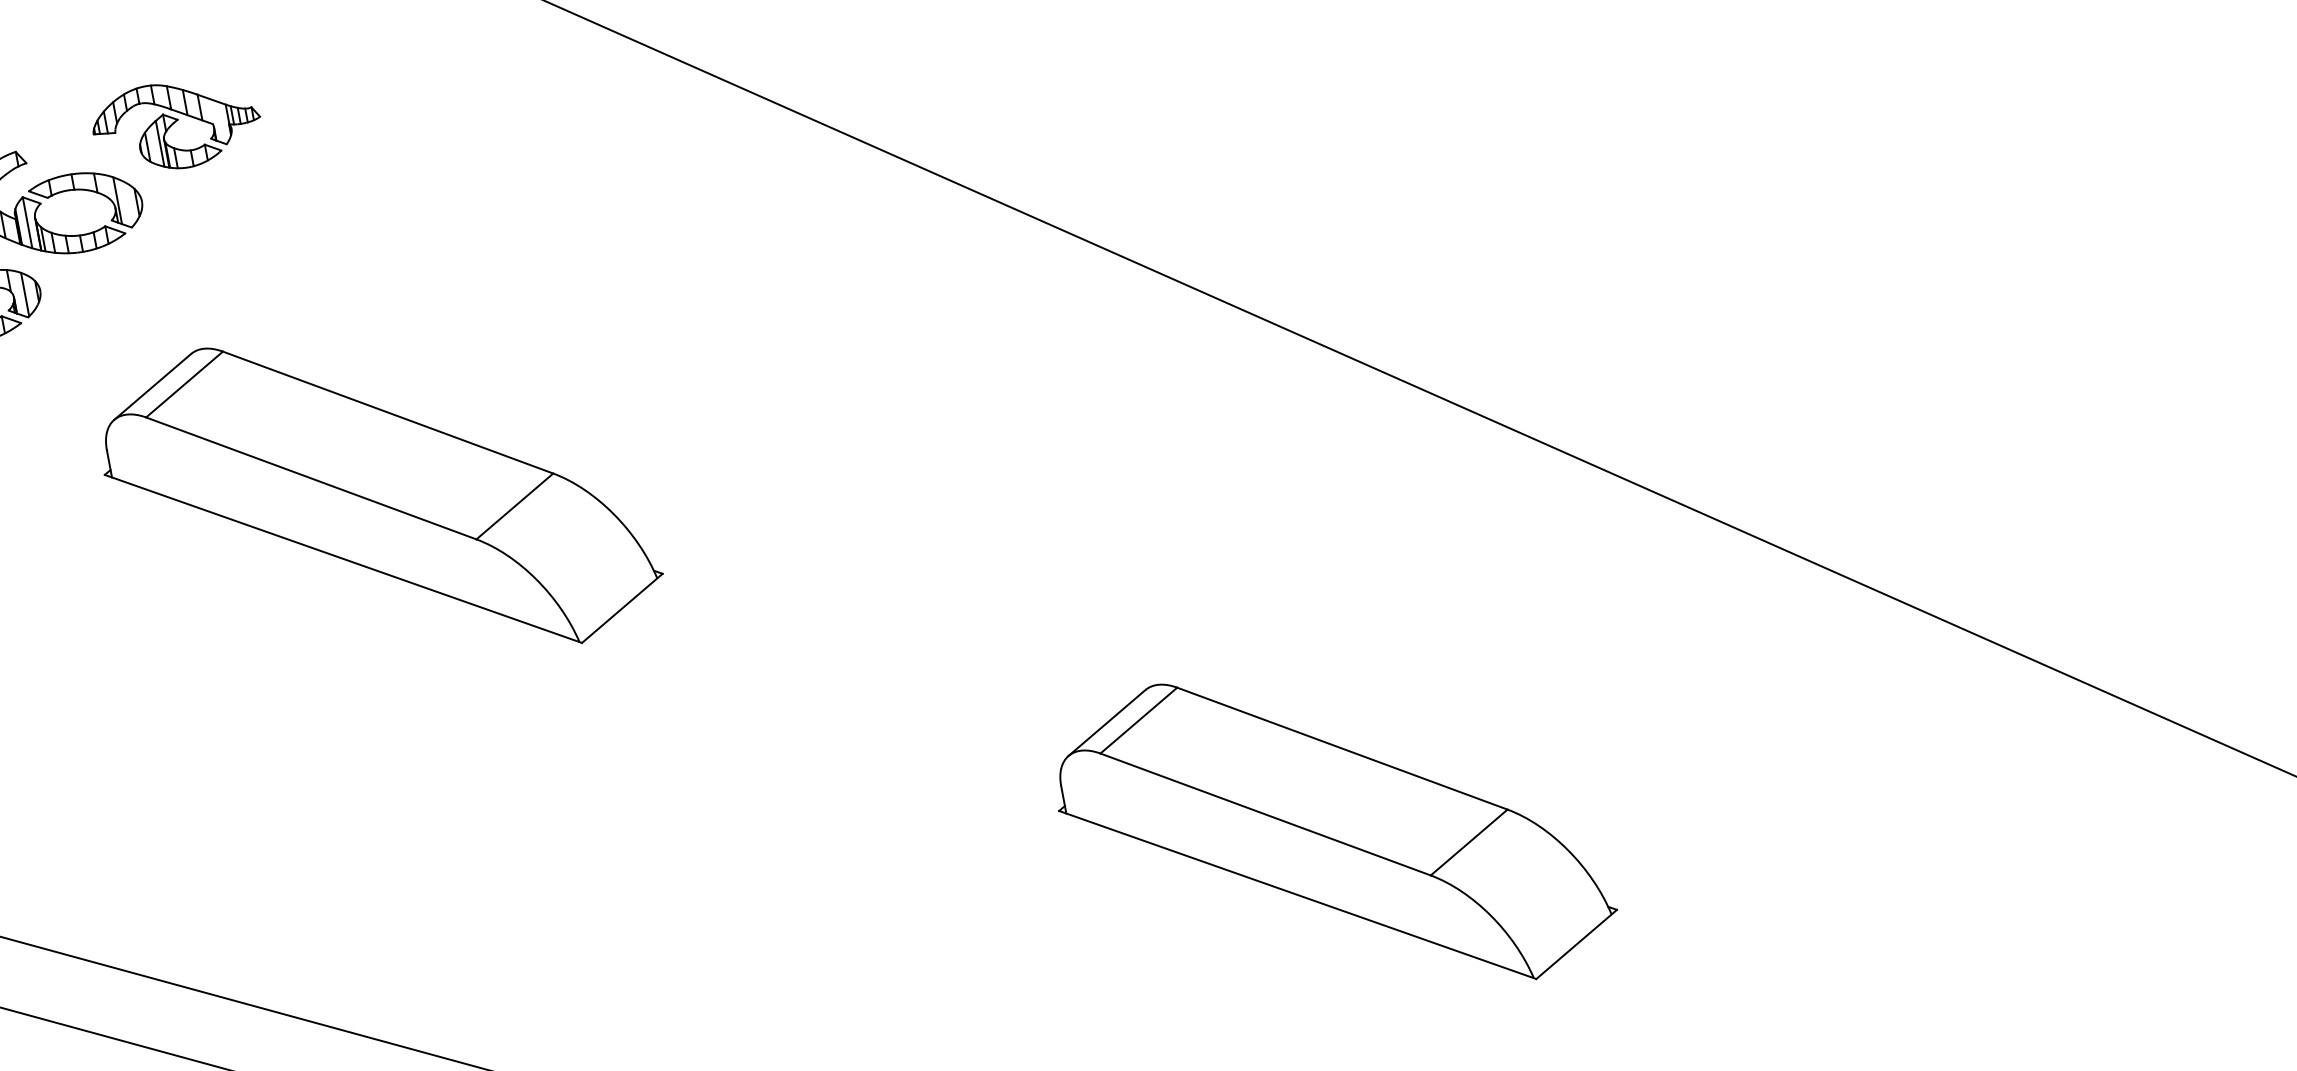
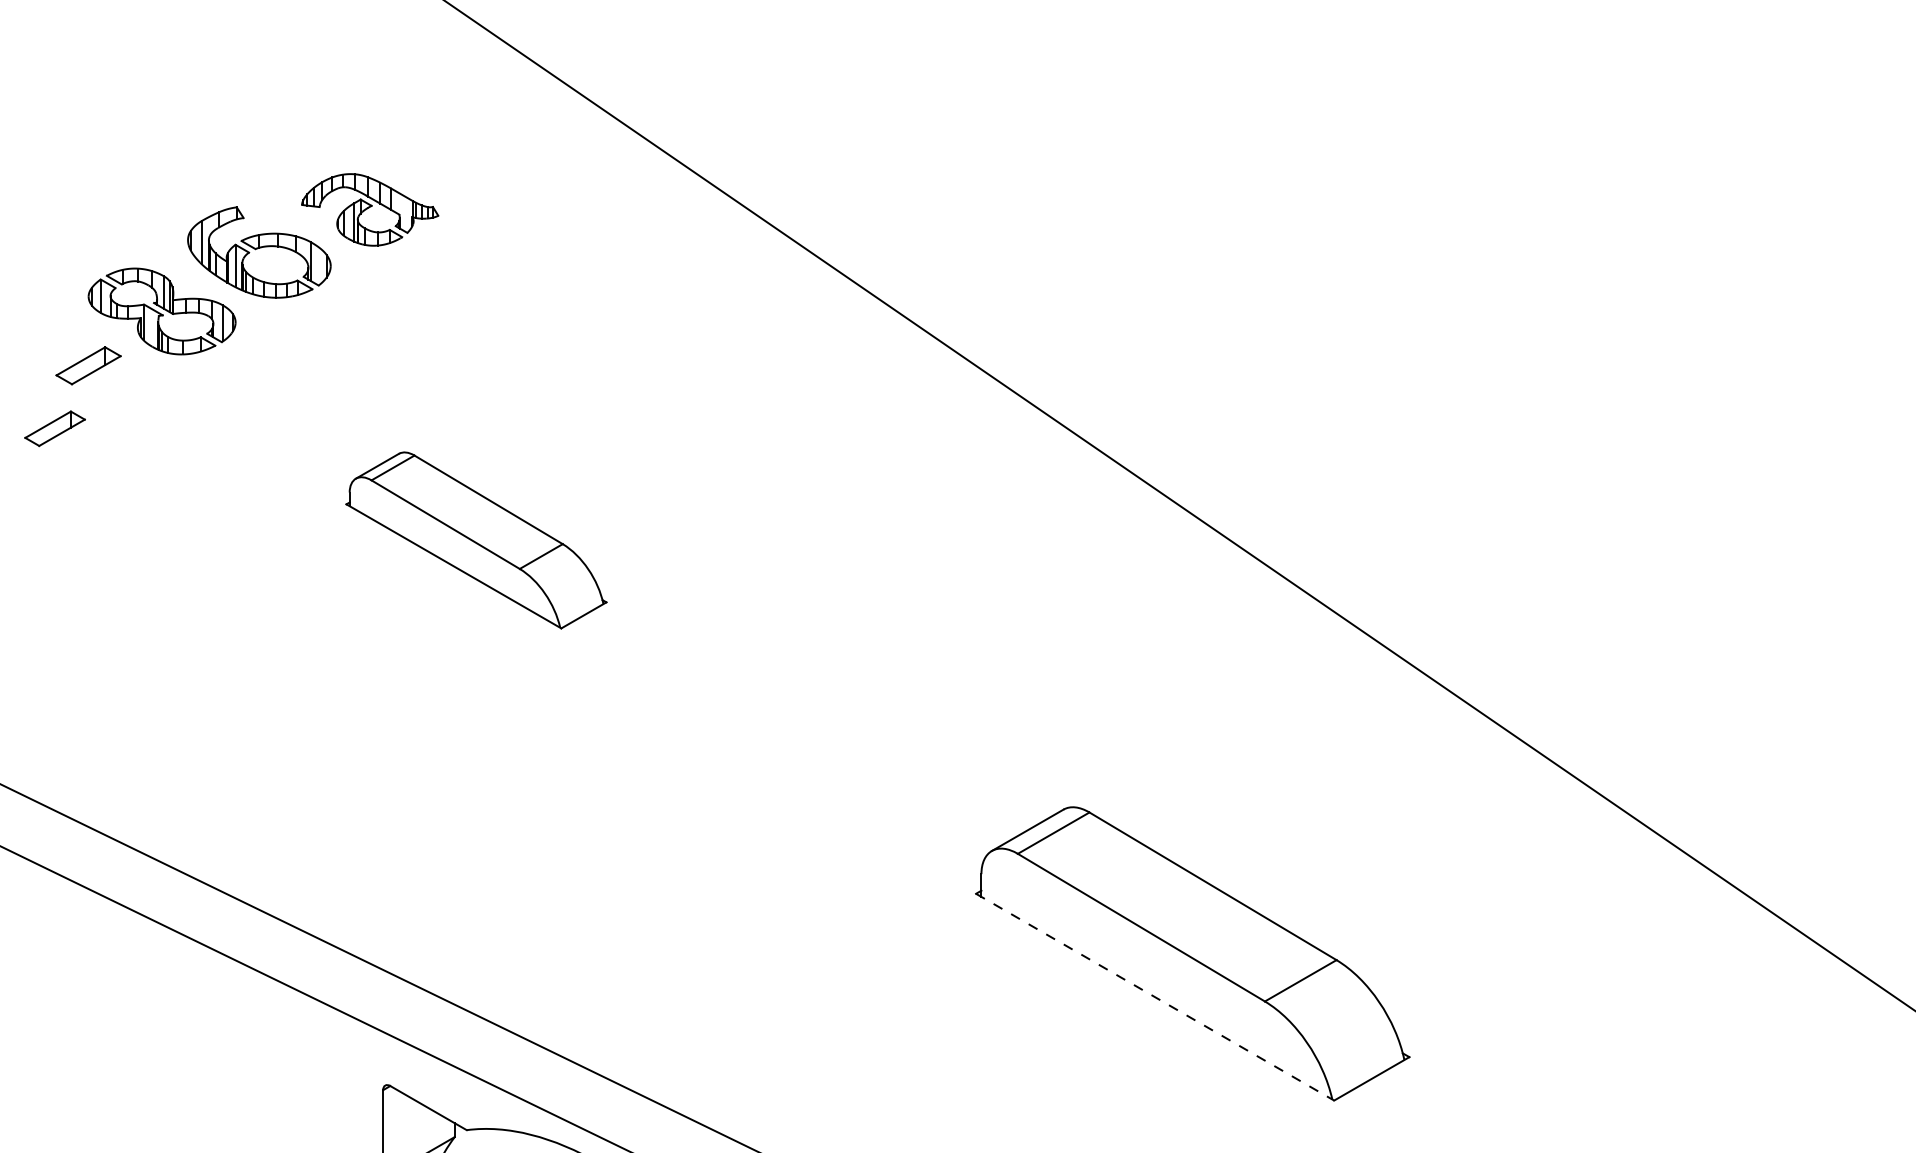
part: (378, 498) -> (476, 540), size x0.6
line: (1298, 895) -> (1155, 997), solid -> dashed

